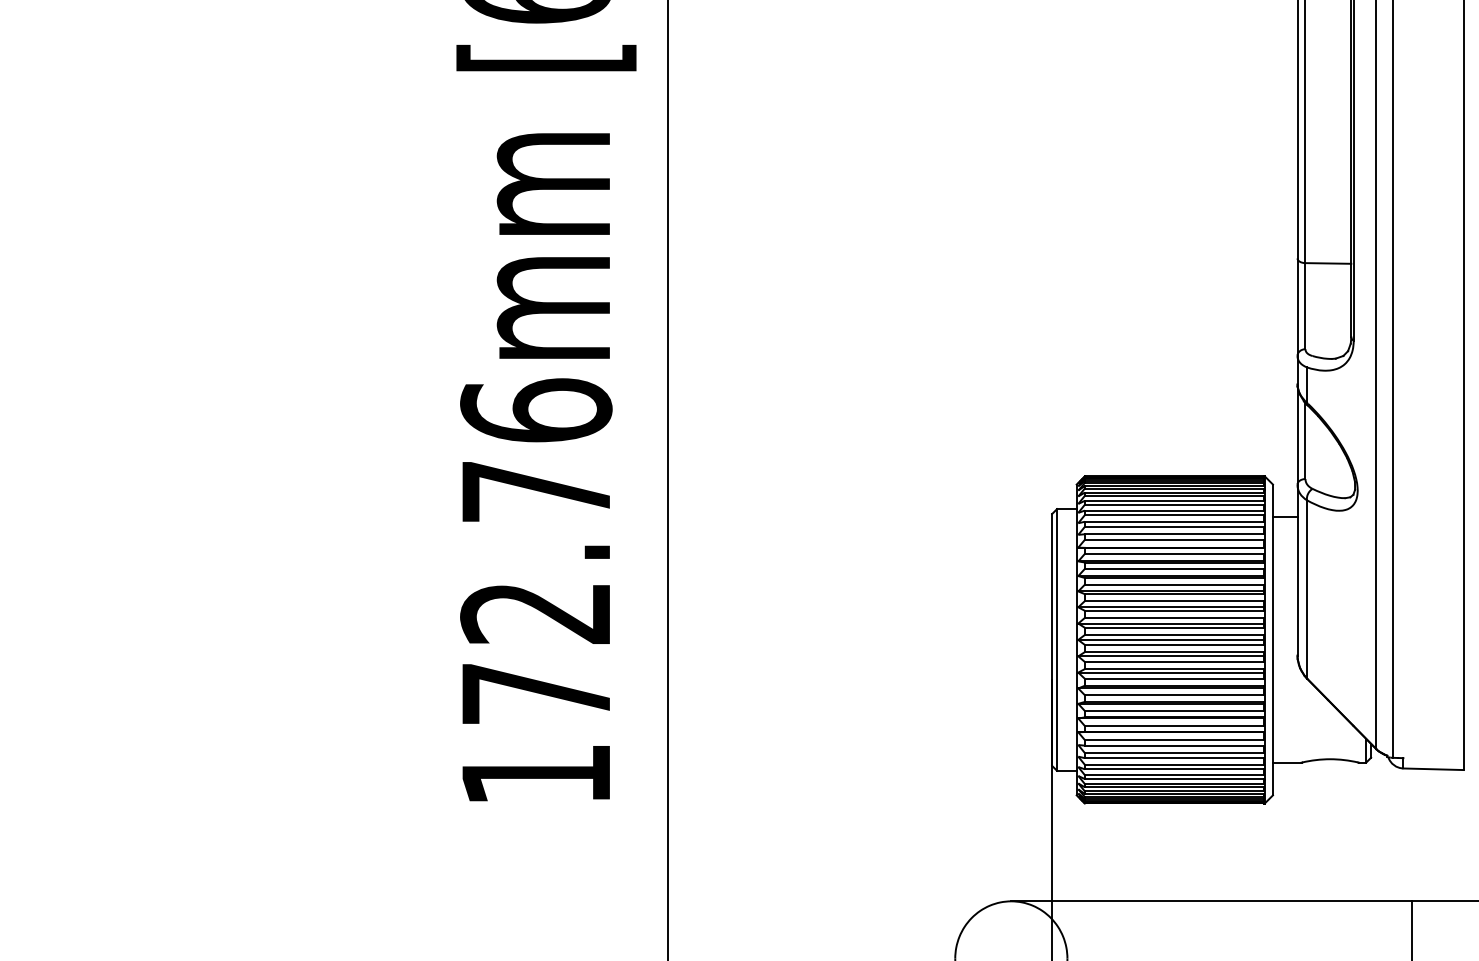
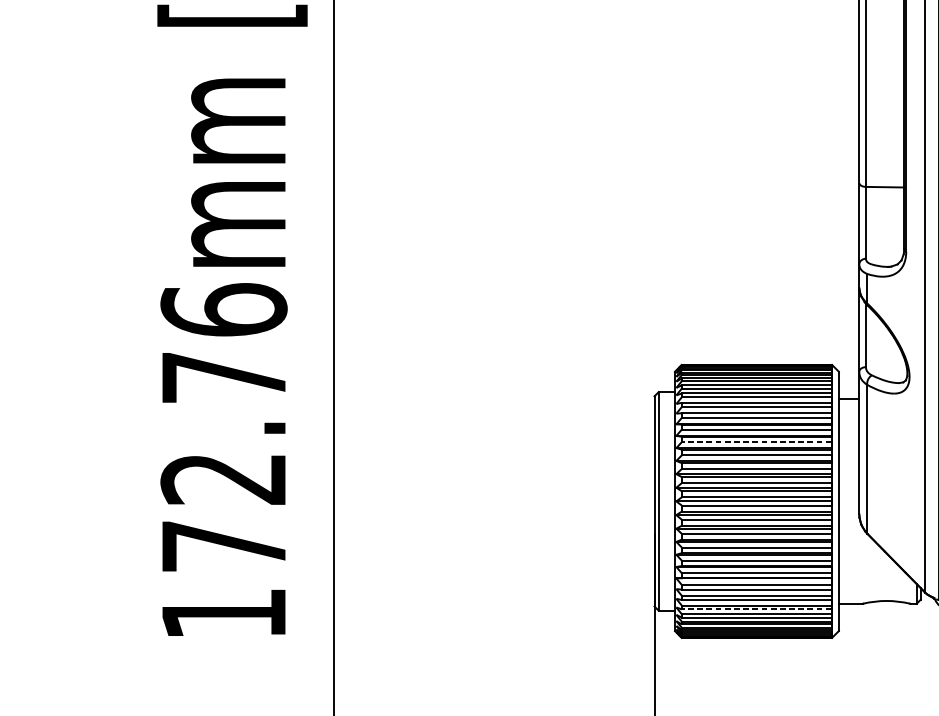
line: (1174, 568) -> (756, 441), solid -> dashed
line: (1174, 769) -> (756, 609), solid -> dashed

